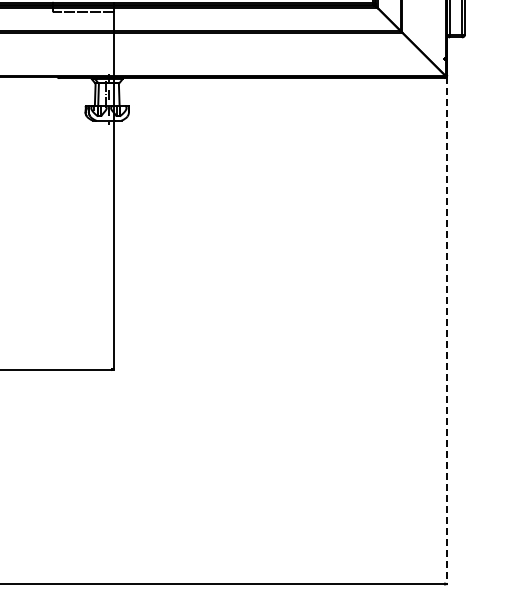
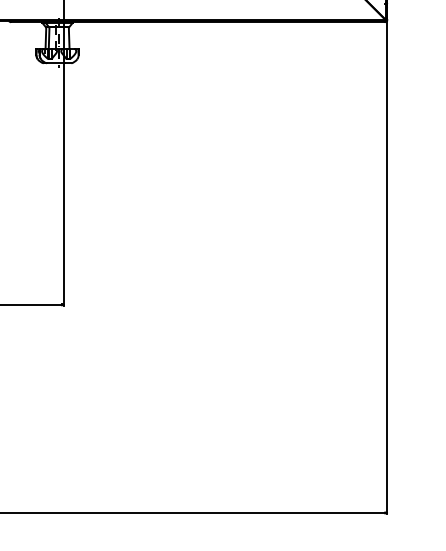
line: (446, 330) -> (386, 266), dashed -> solid

